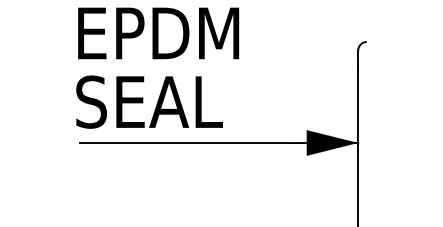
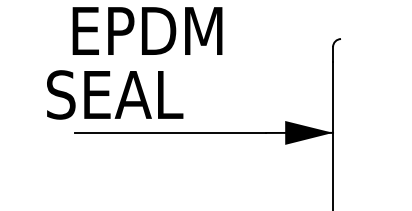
text: (149, 101) -> (115, 94), moved

